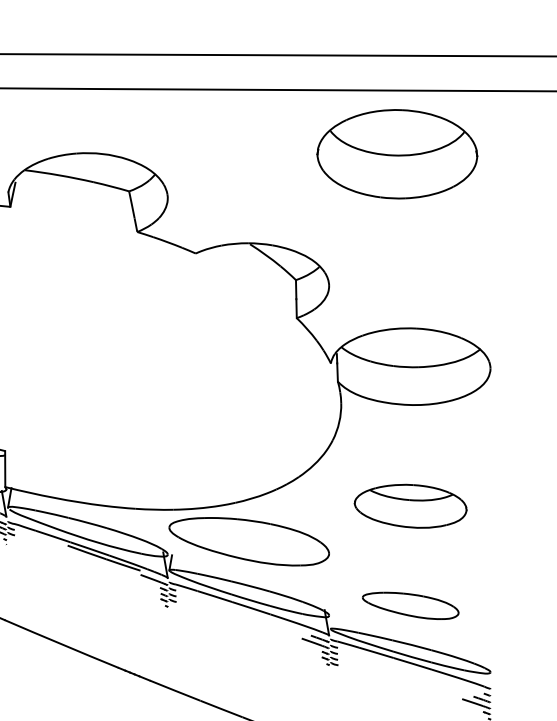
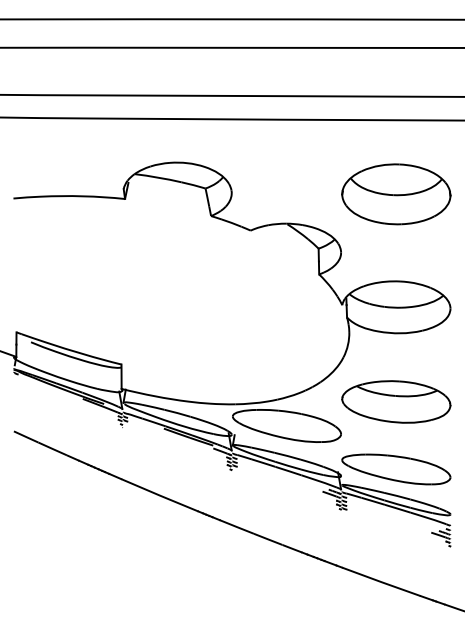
part: (397, 154) -> (396, 194), moved
part: (410, 505) -> (396, 401), size x1.43
part: (410, 605) -> (396, 469), size x1.67

